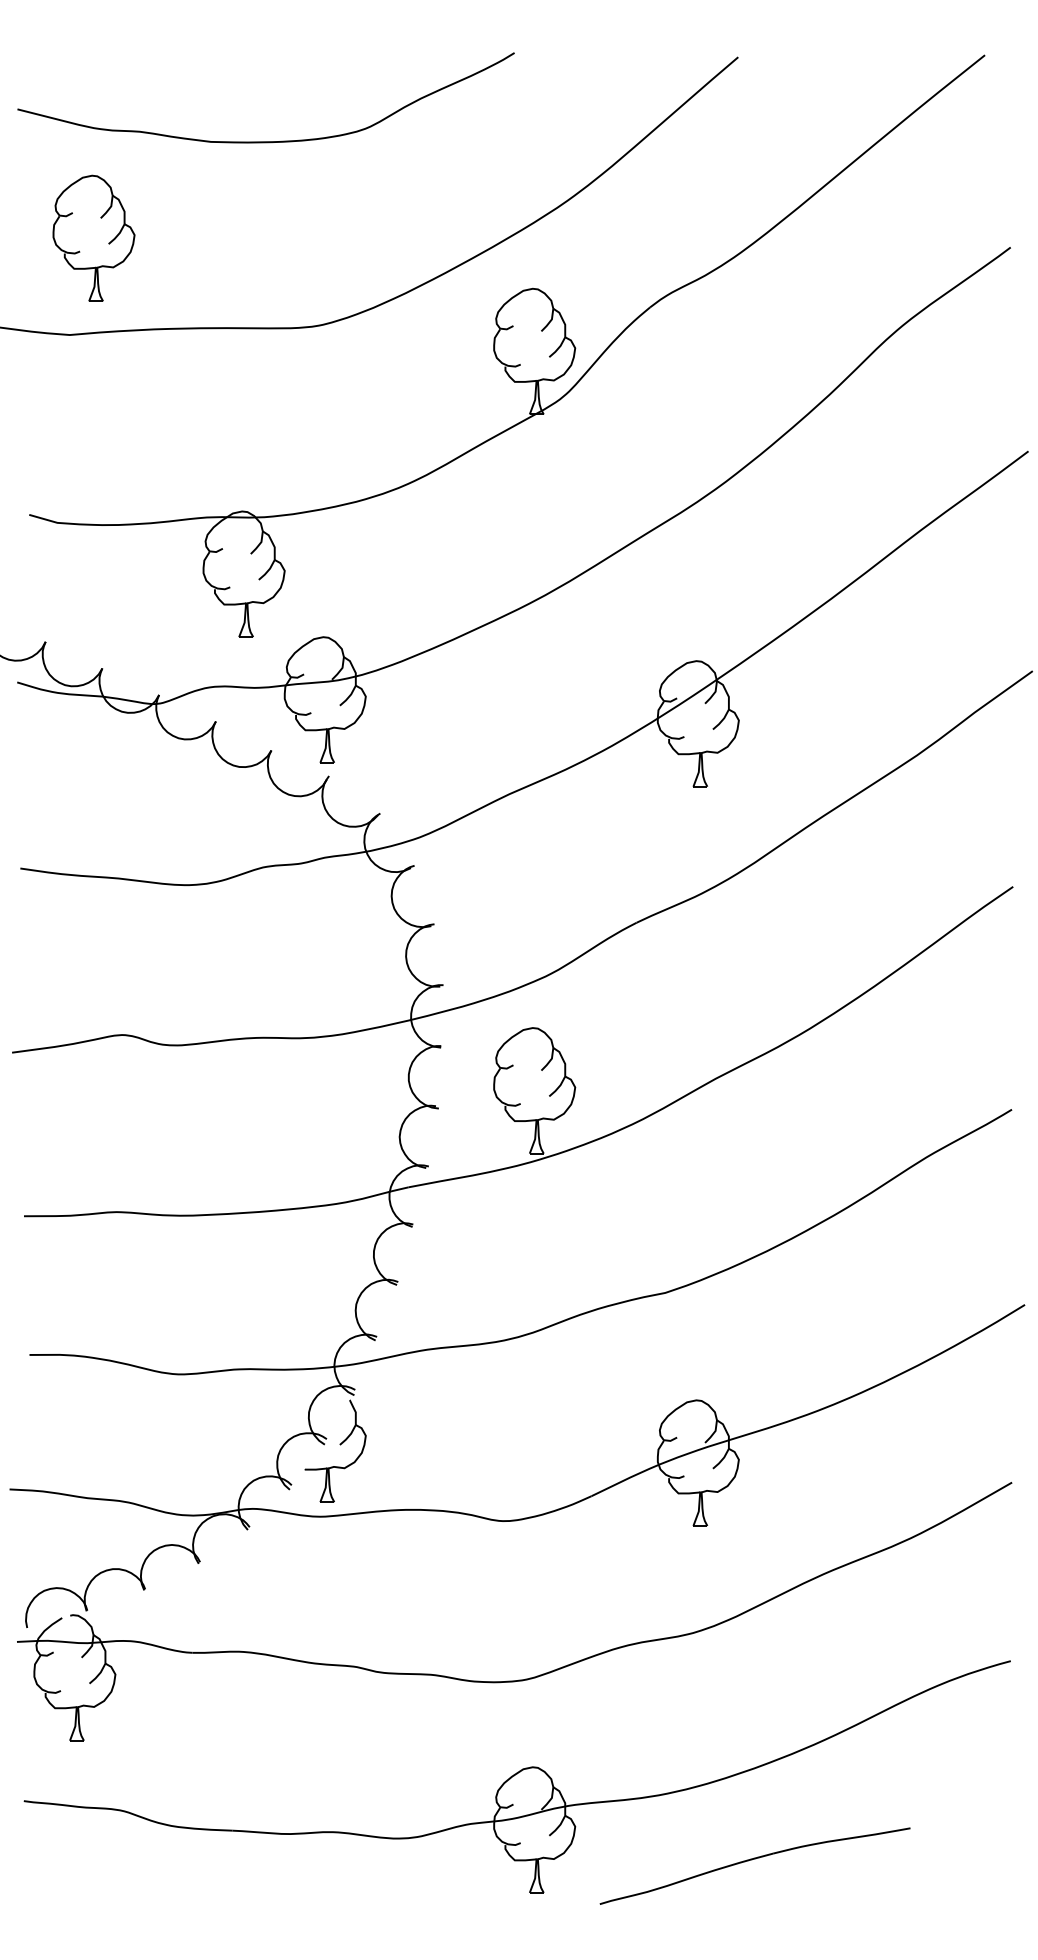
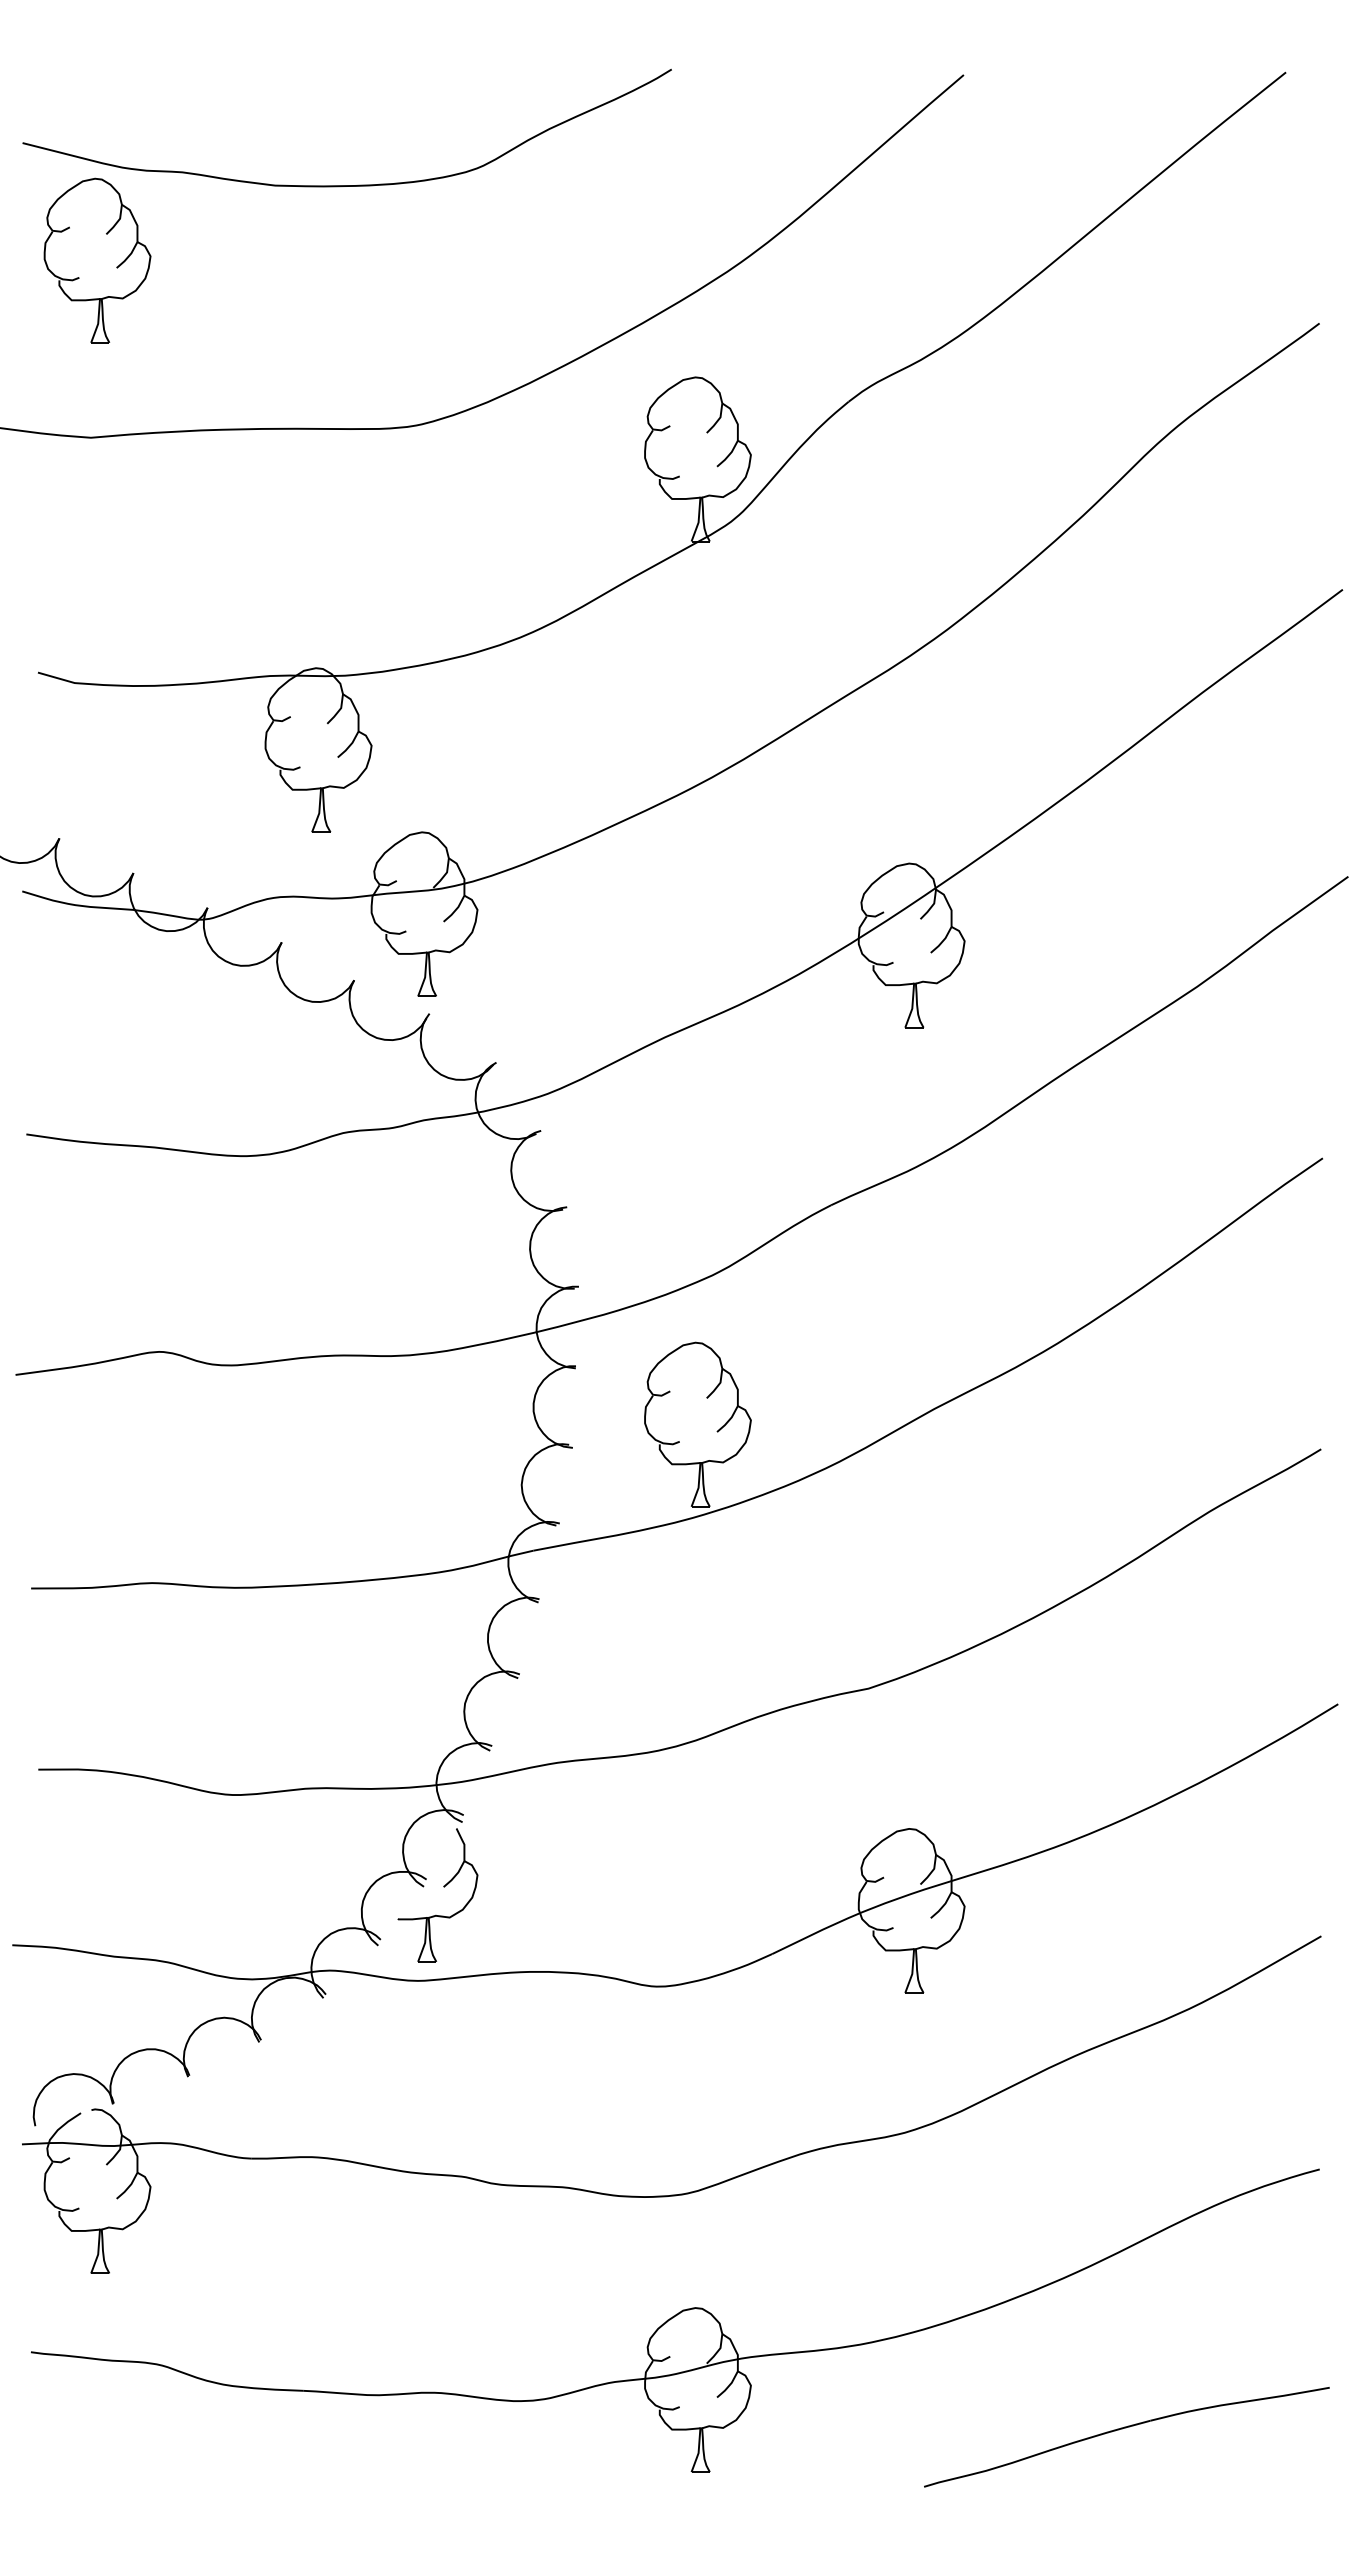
part: (93, 238) -> (97, 260), moved
part: (751, 1860) -> (1122, 2429), moved

